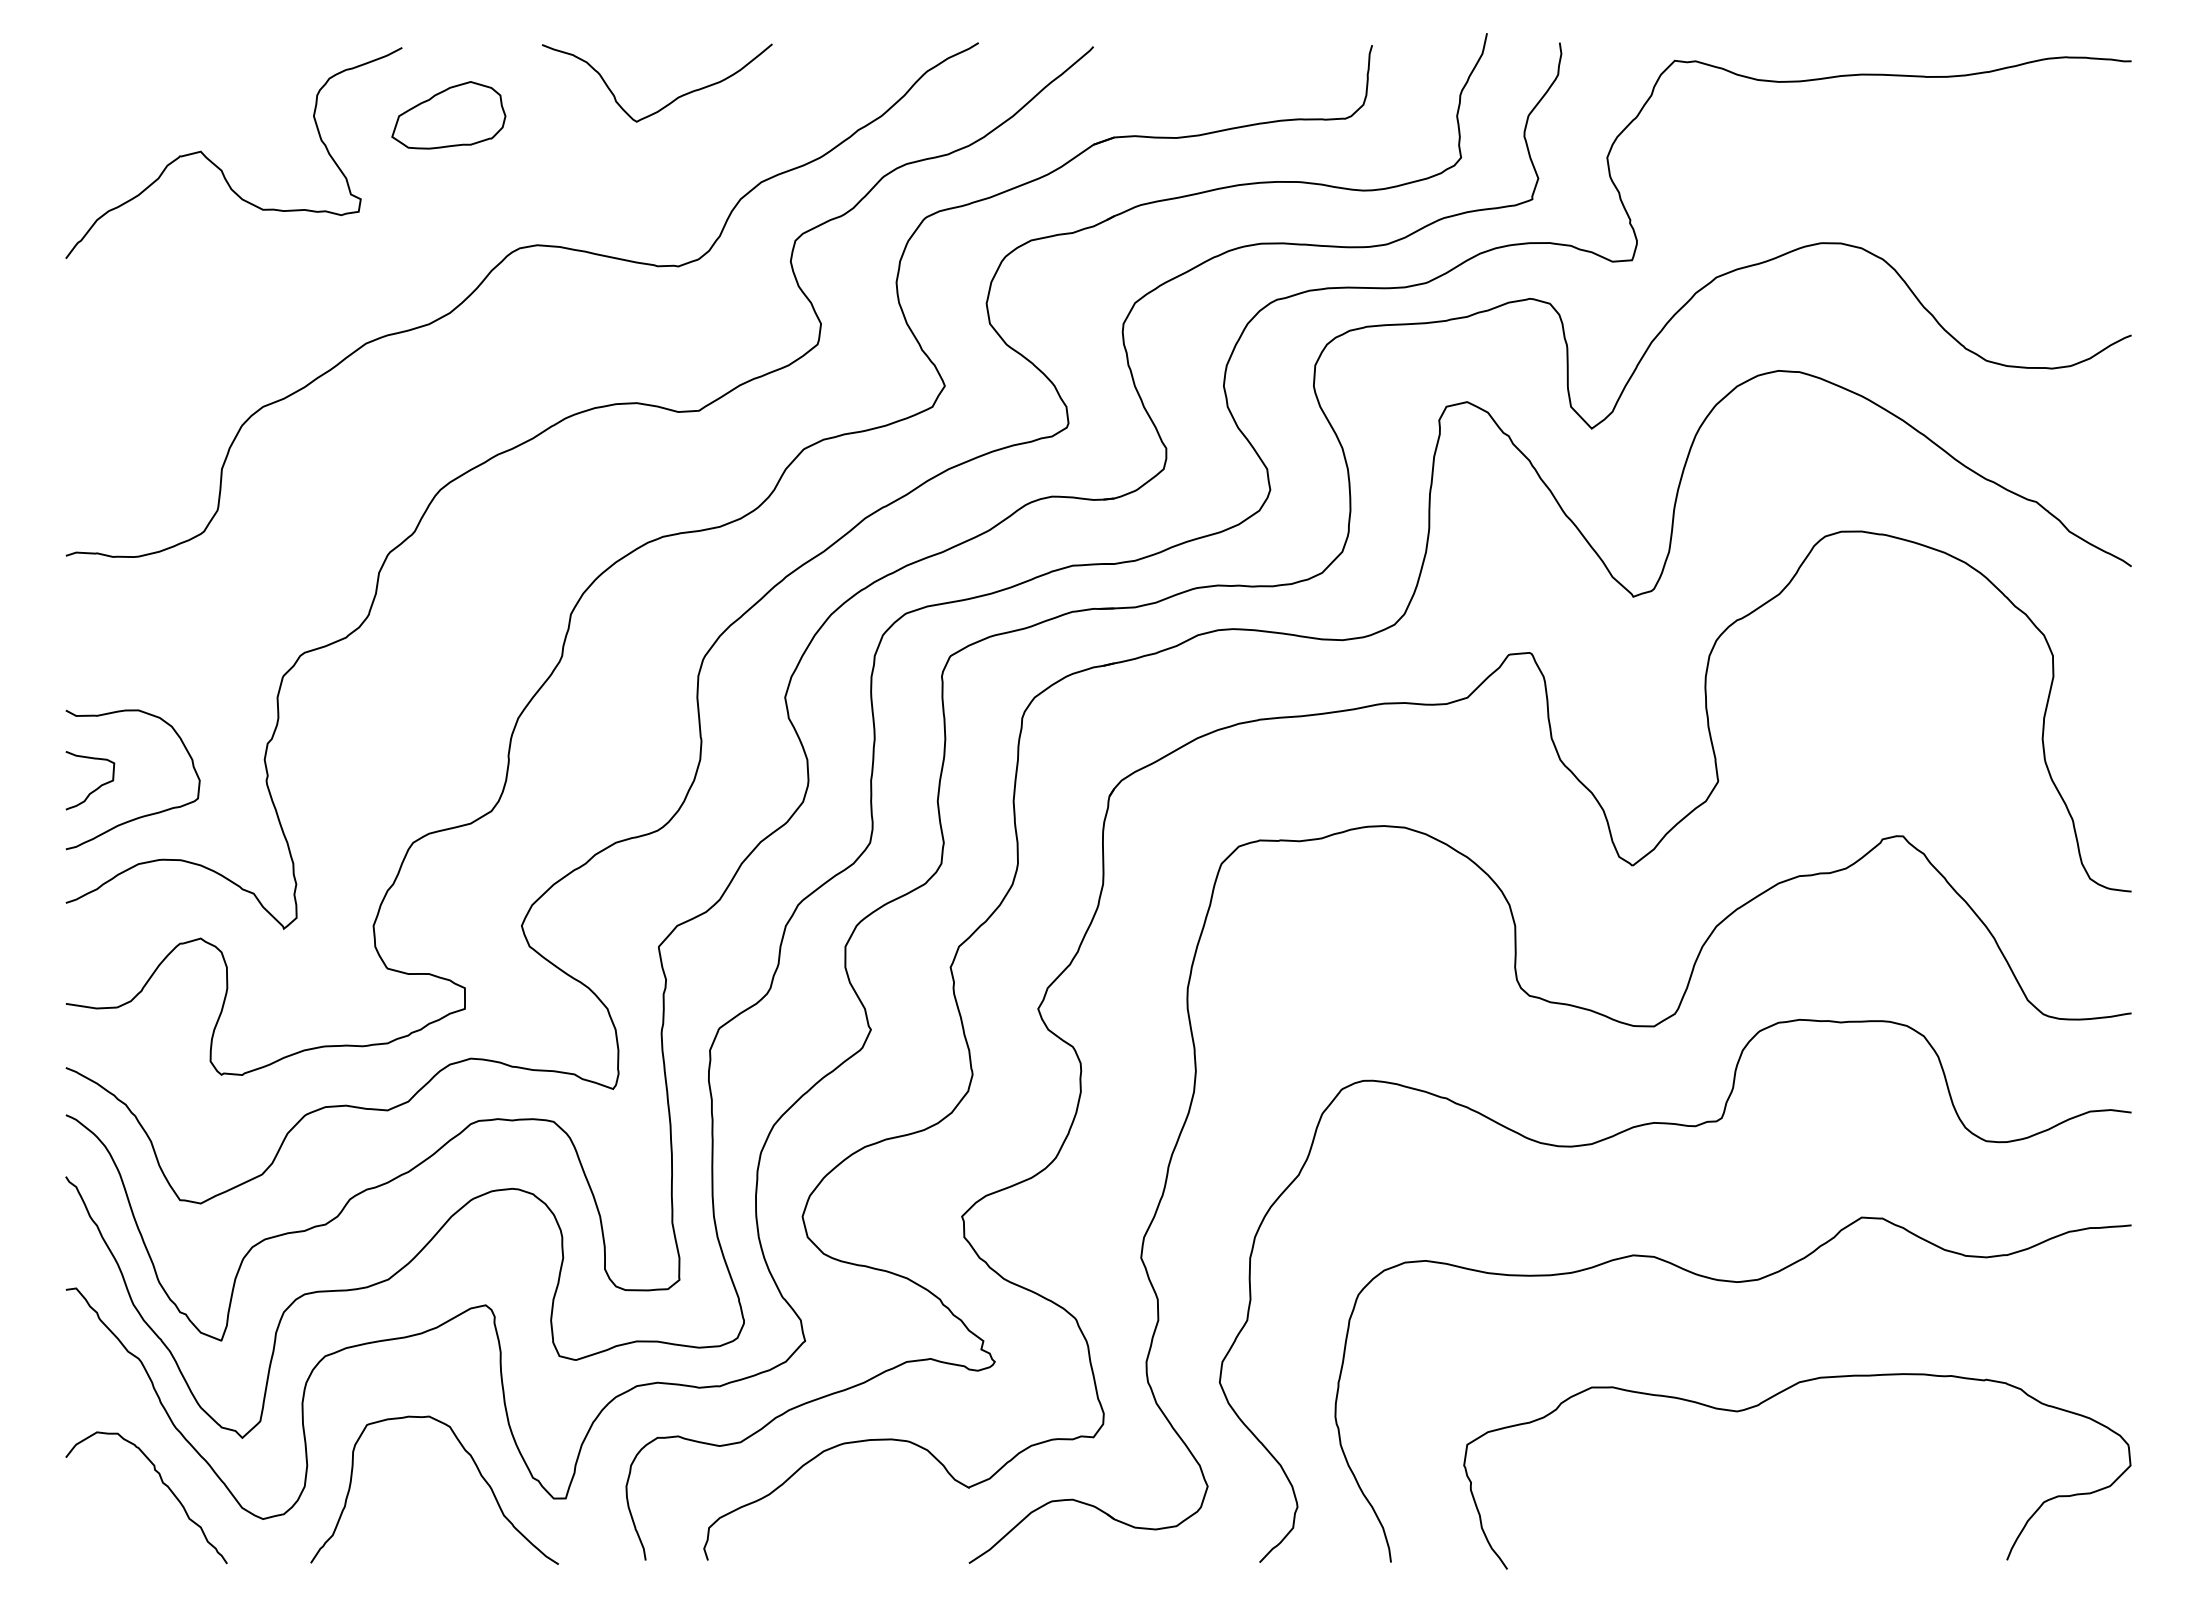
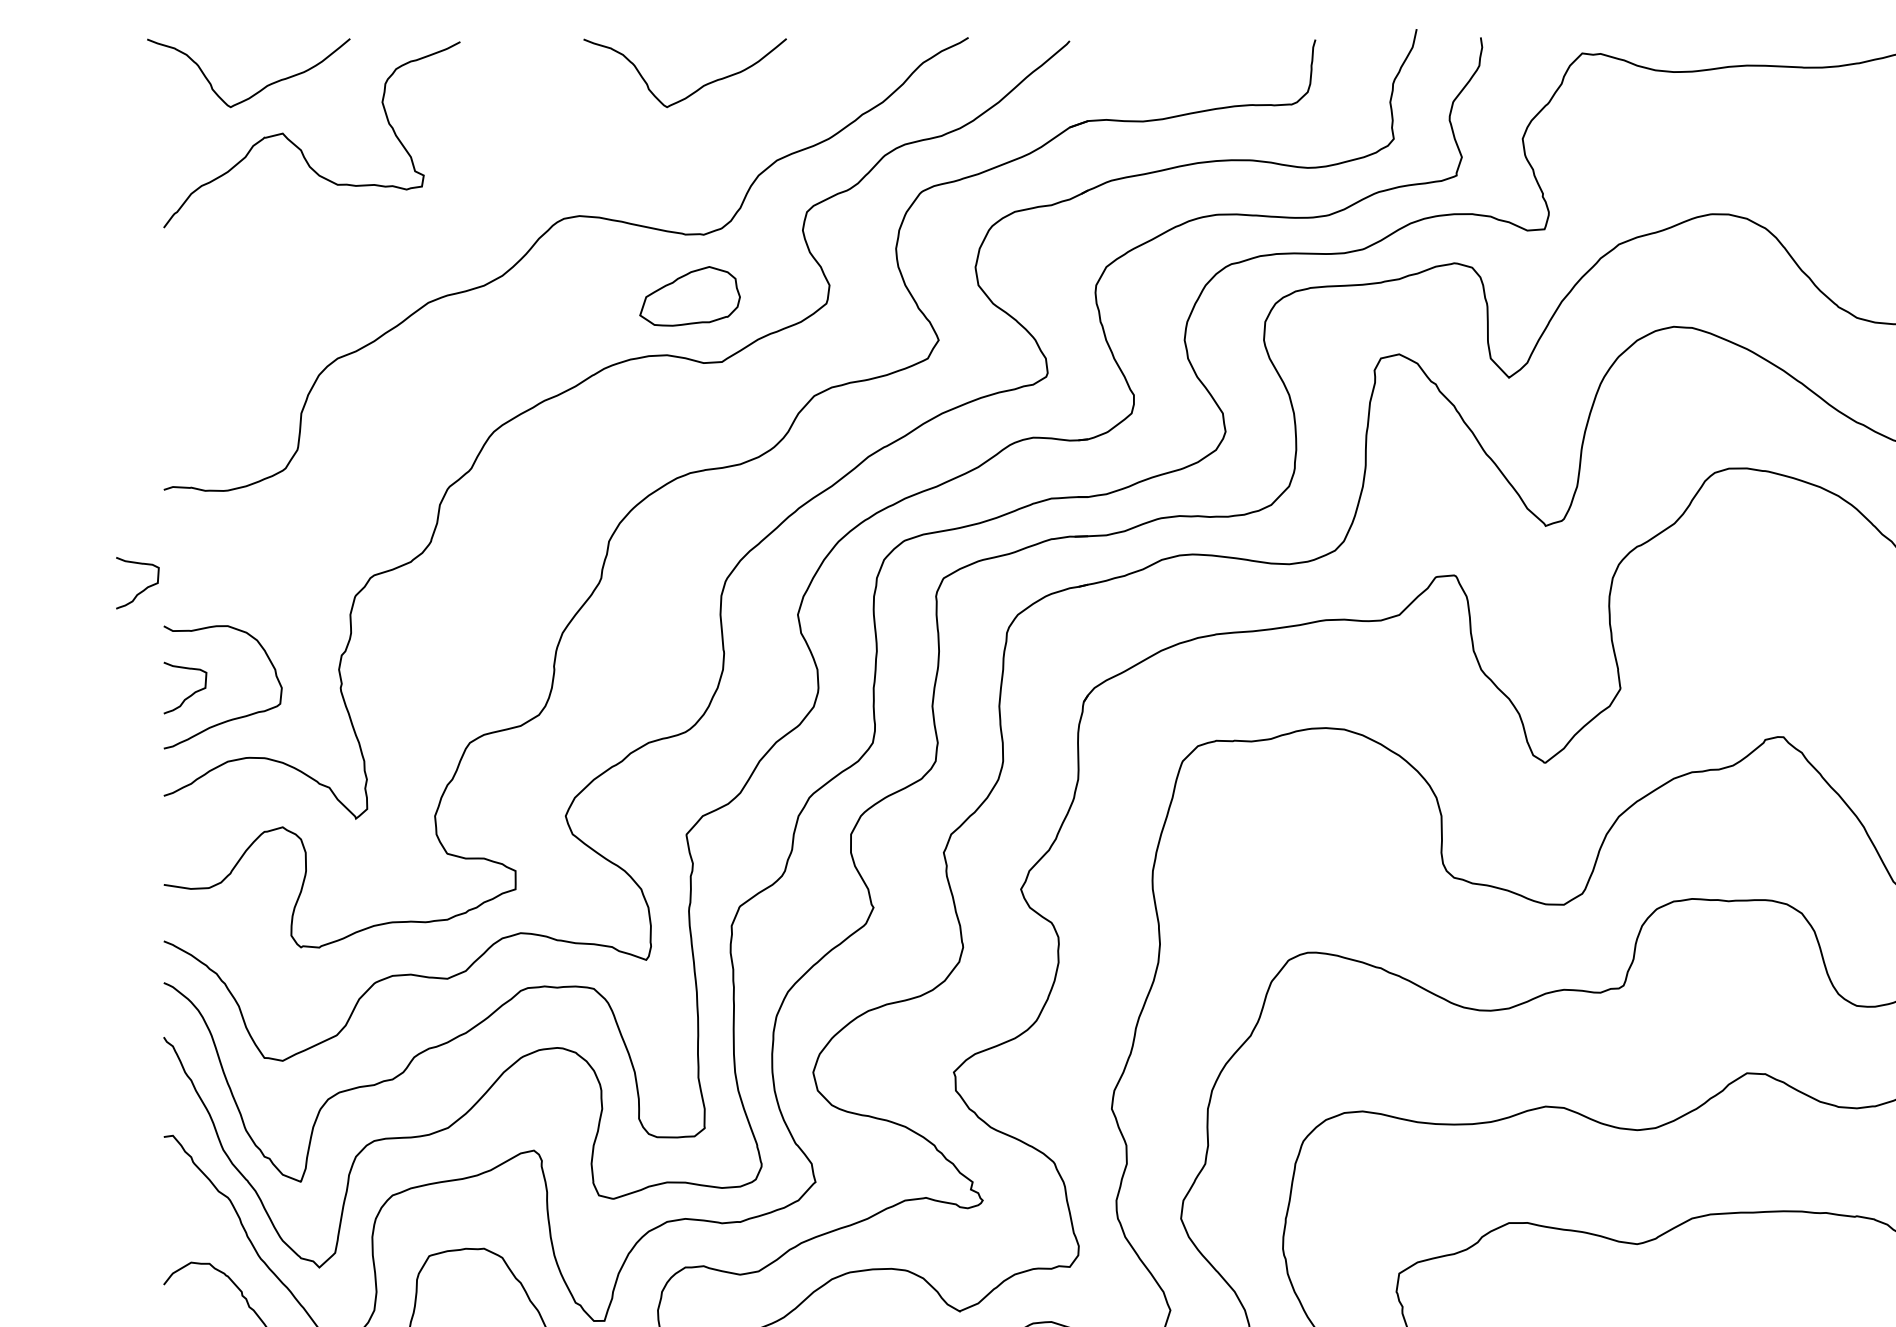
curve: (174, 102) -> (259, 90), added
part: (448, 115) -> (689, 296), moved
curve: (40, 670) -> (141, 590), added

